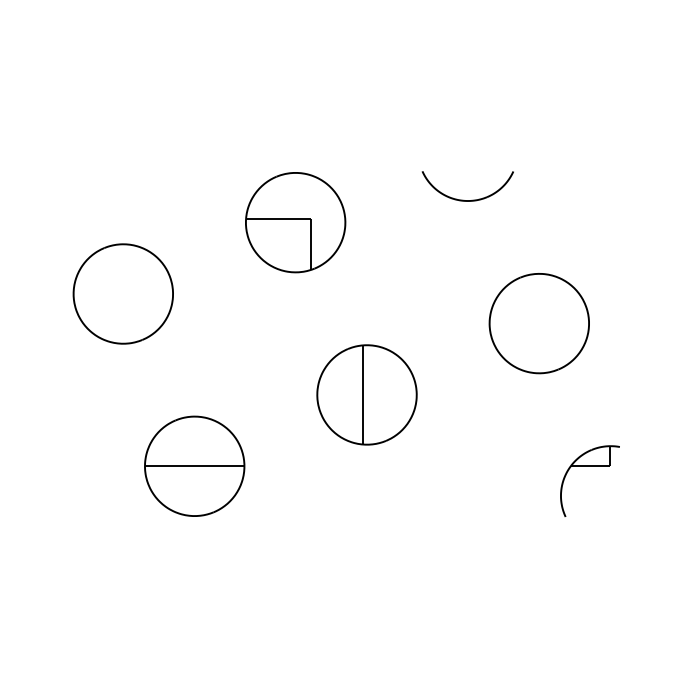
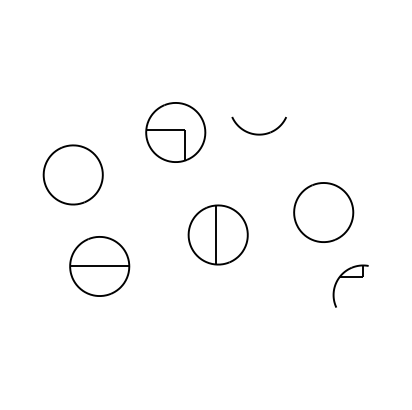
part: (466, 199) -> (258, 133), moved
part: (538, 323) -> (323, 212), moved
part: (194, 466) -> (99, 266), moved

